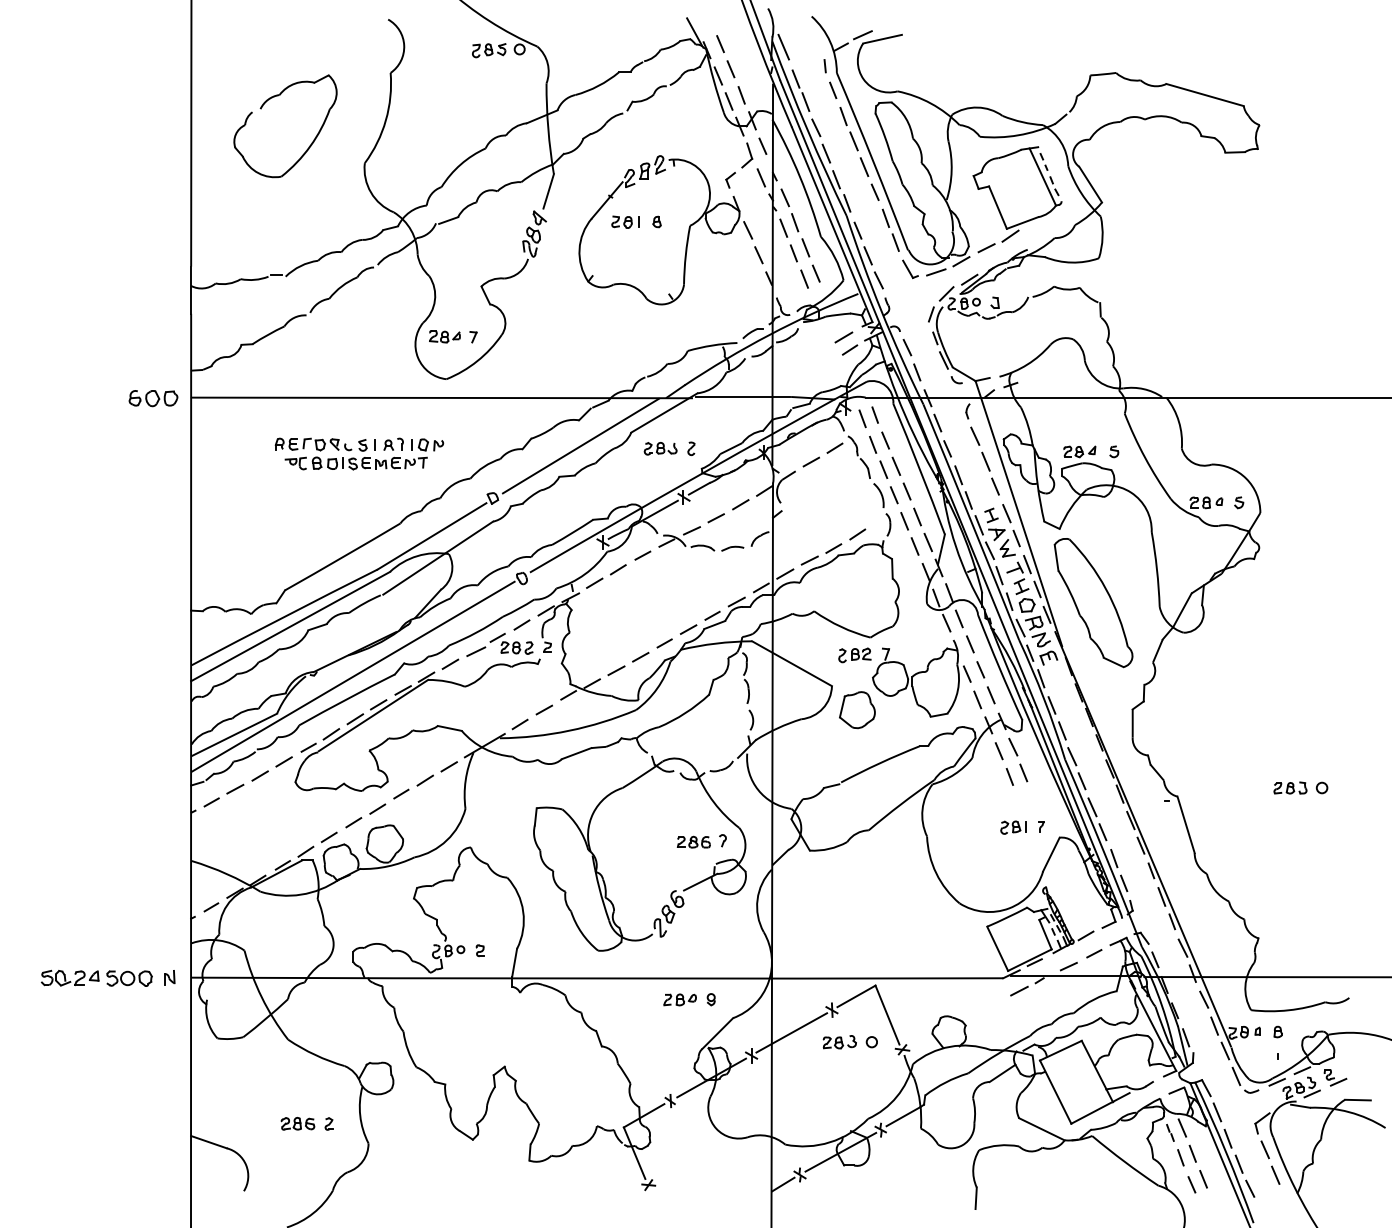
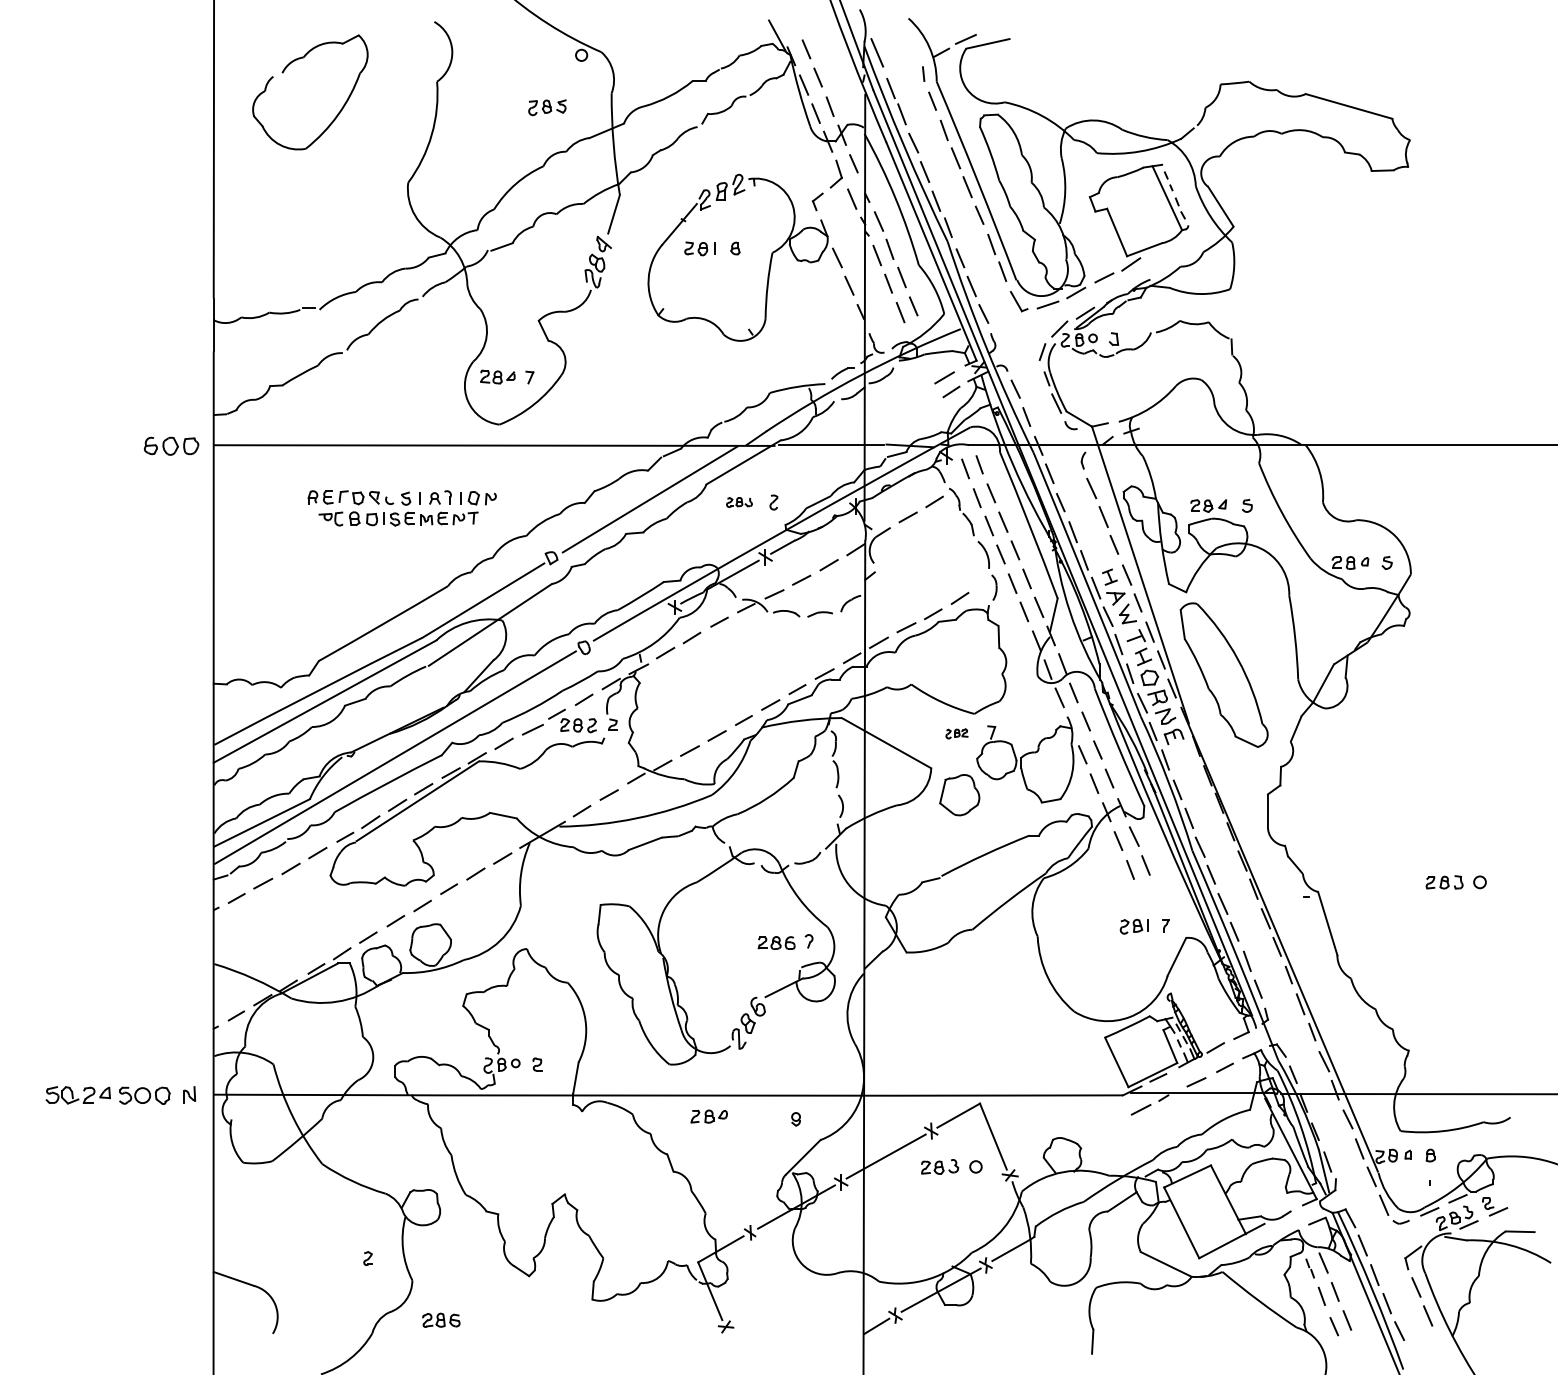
part: (489, 50) -> (547, 107), moved
part: (261, 109) -> (283, 73), moved
part: (660, 448) -> (739, 502), size x0.7
part: (854, 655) -> (956, 733), size x0.6
part: (679, 999) -> (708, 1116), moved
part: (298, 1123) -> (441, 1319), moved

